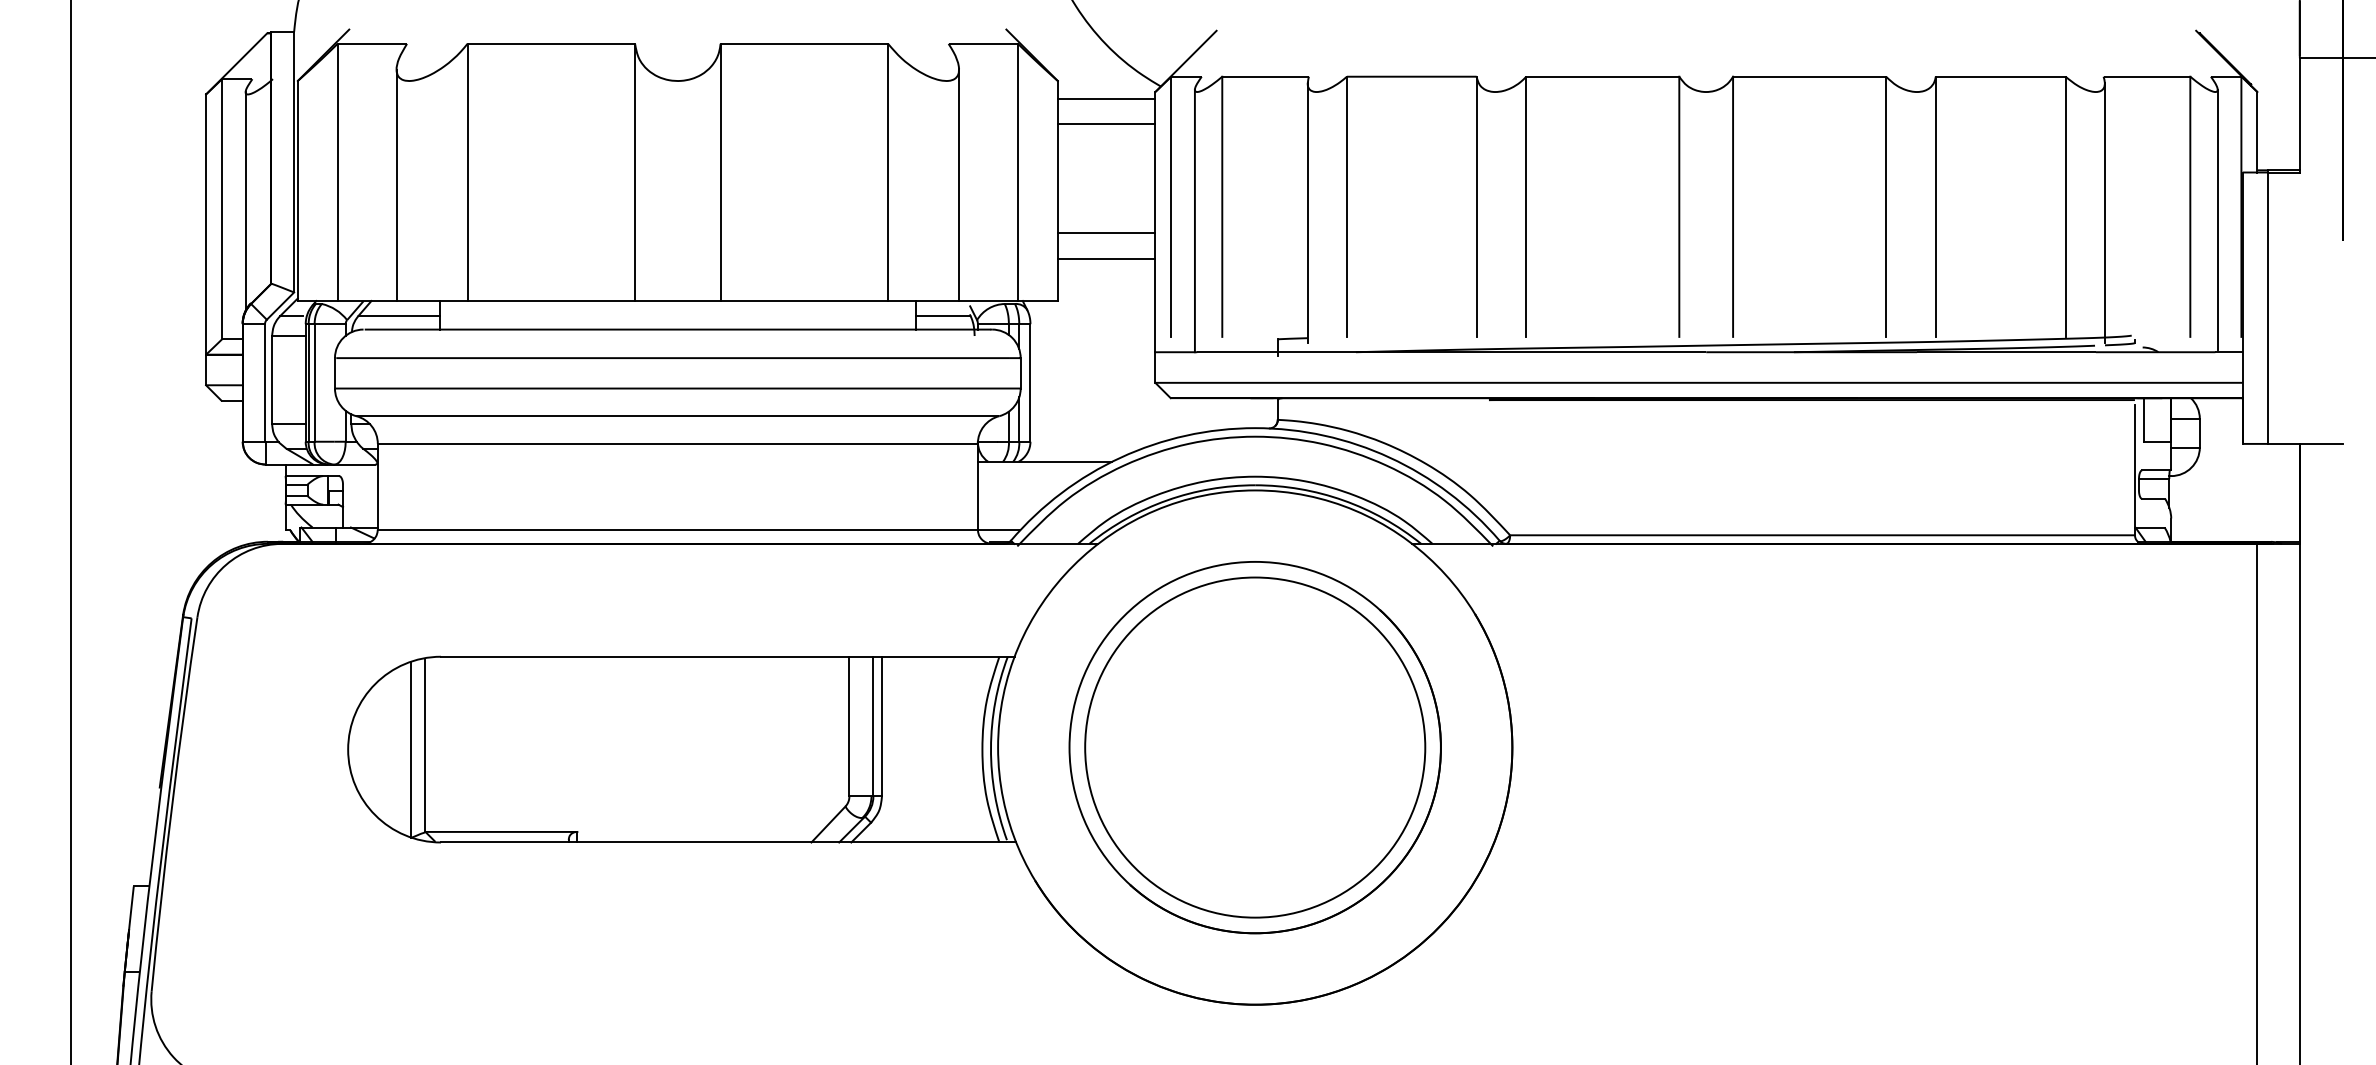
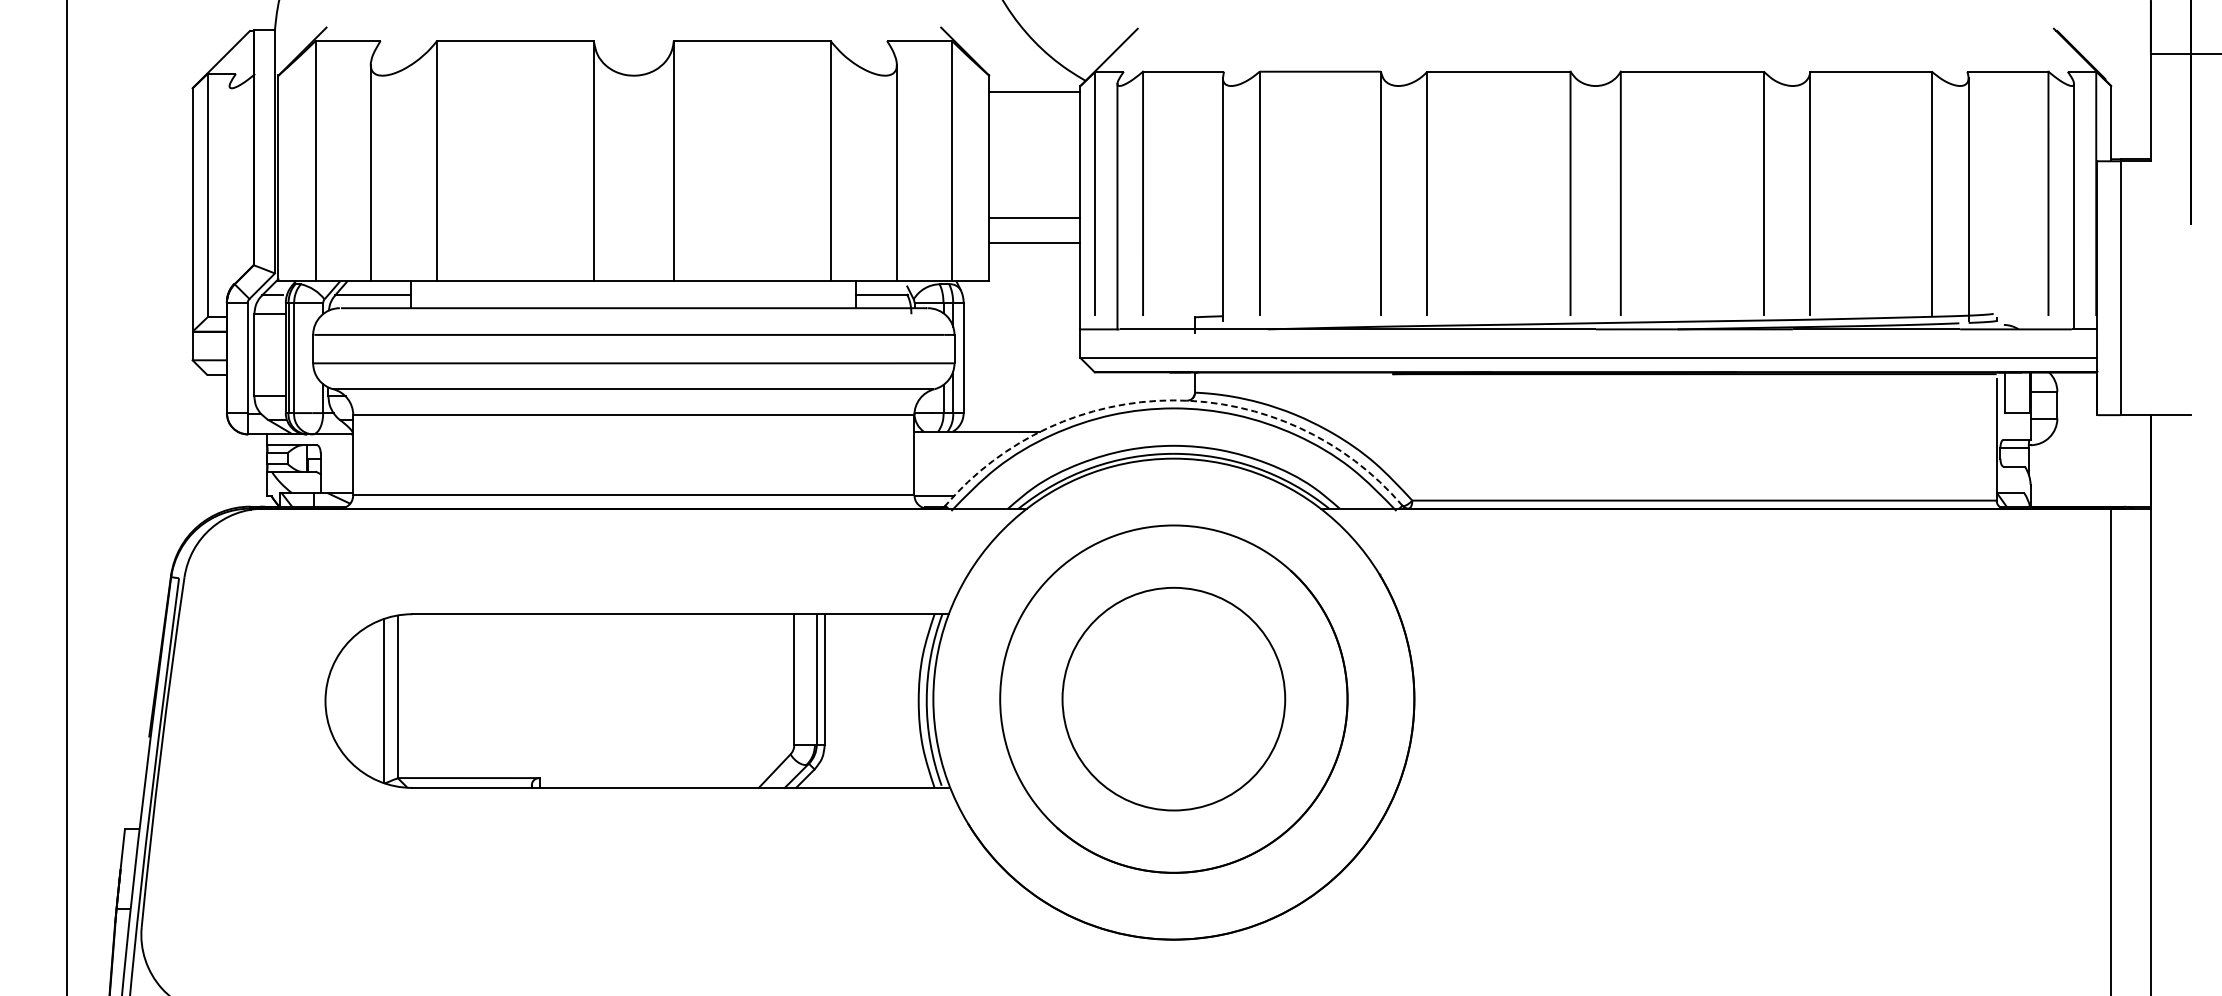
line: (1106, 124) -> (1034, 116), removed
line: (245, 201) -> (229, 188), removed
arc: (1255, 428) -> (1174, 400), solid -> dashed
circle: (1255, 747) -> (1174, 699), size x0.7

